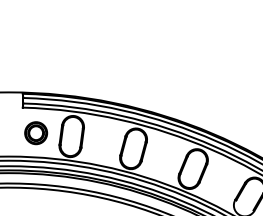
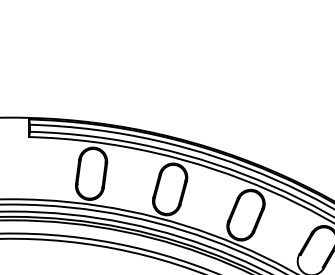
part: (36, 133) -> (46, 169), removed

